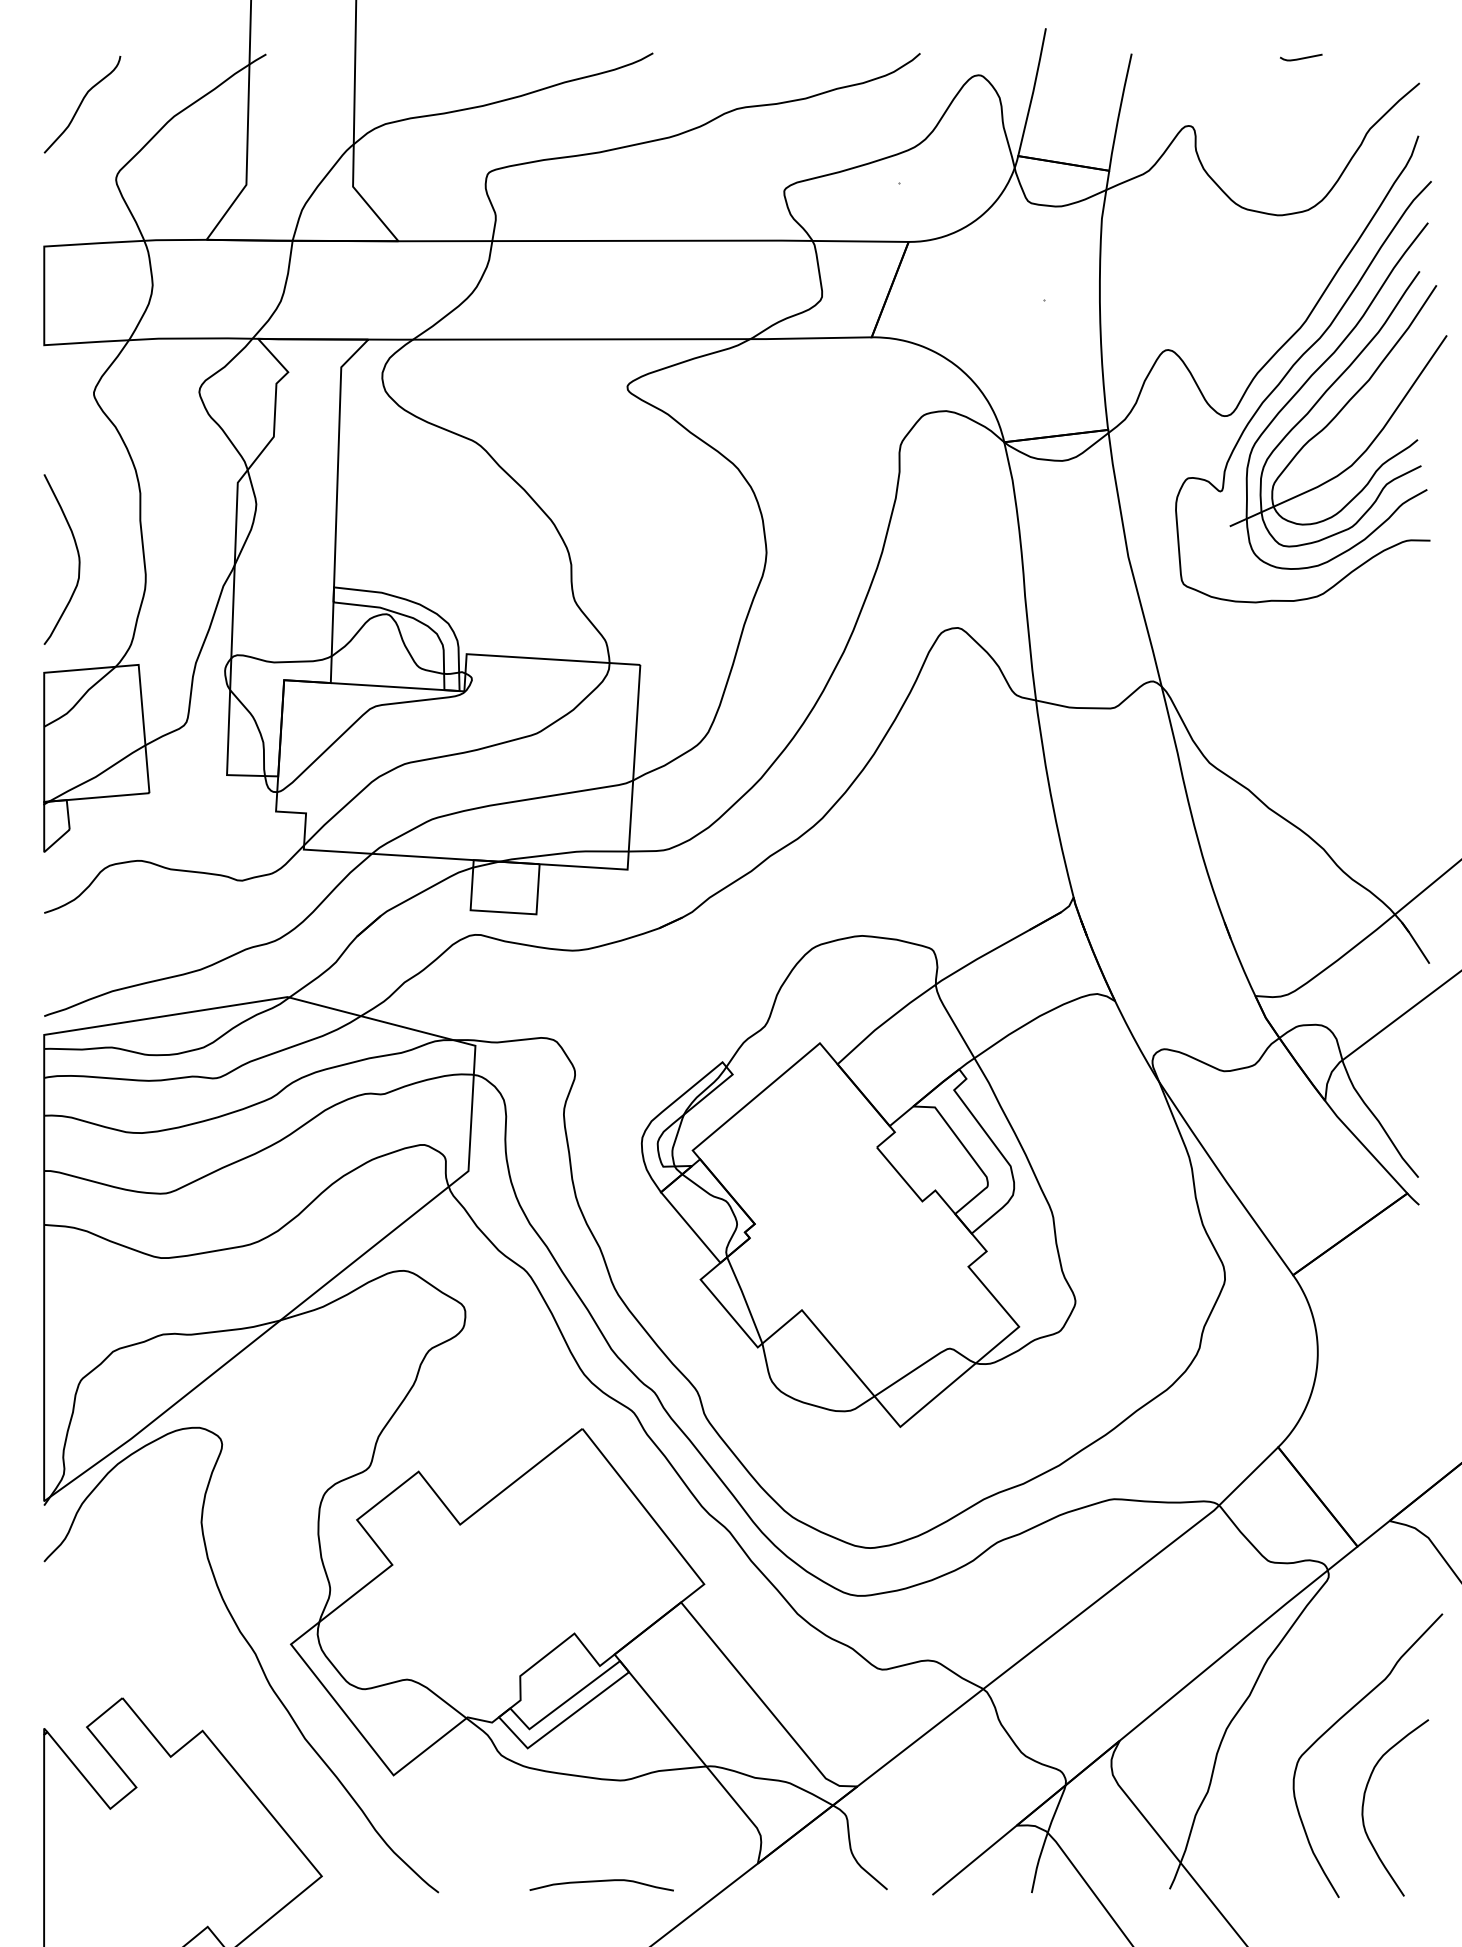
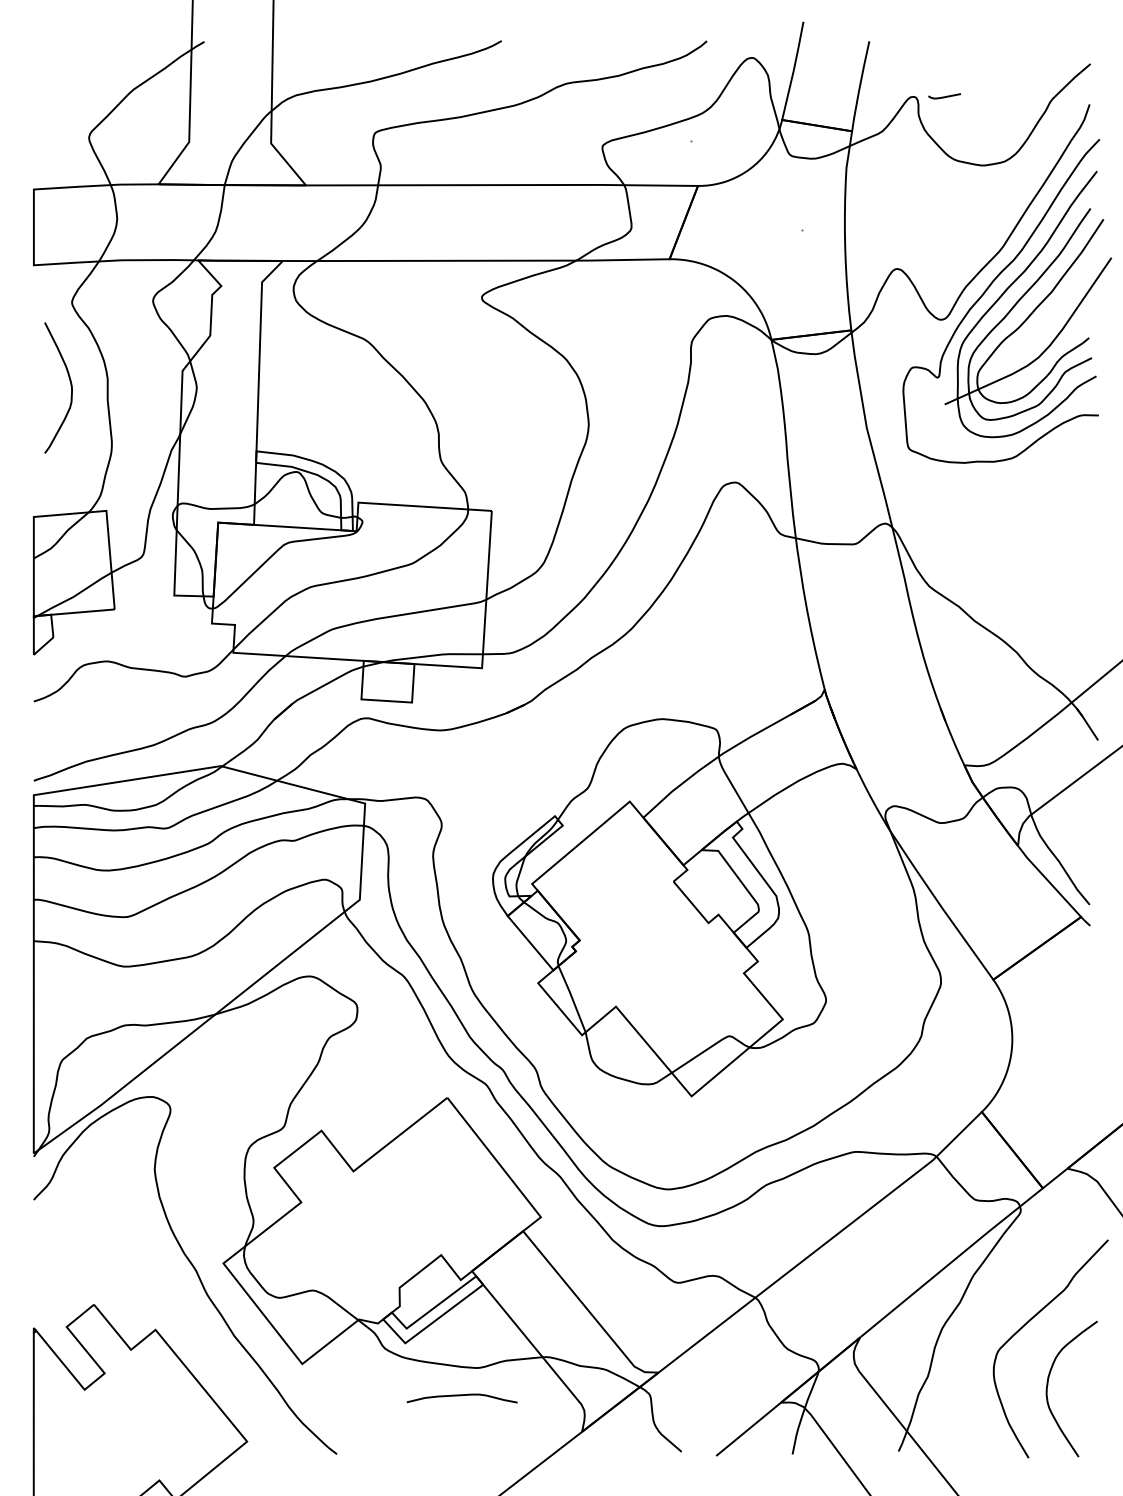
curve: (1301, 57) -> (944, 96), moved
curve: (82, 103) -> (63, 79), removed
curve: (77, 557) -> (70, 386), moved
curve: (600, 1882) -> (461, 1396), moved

